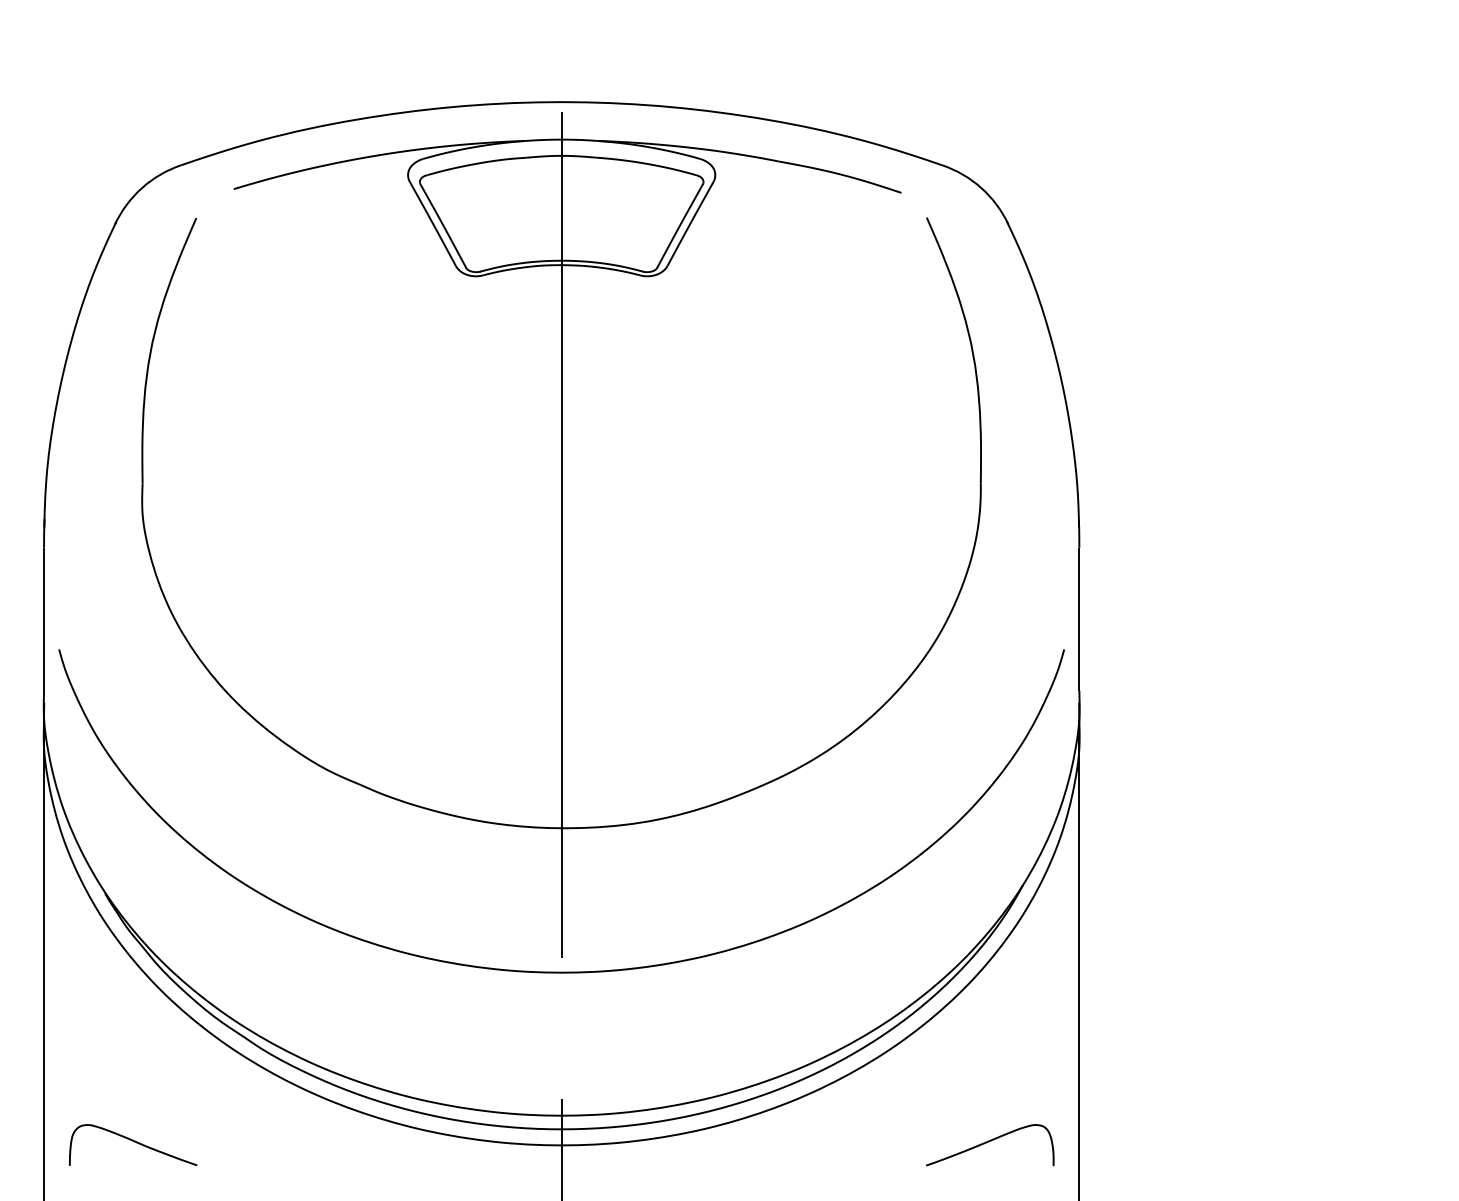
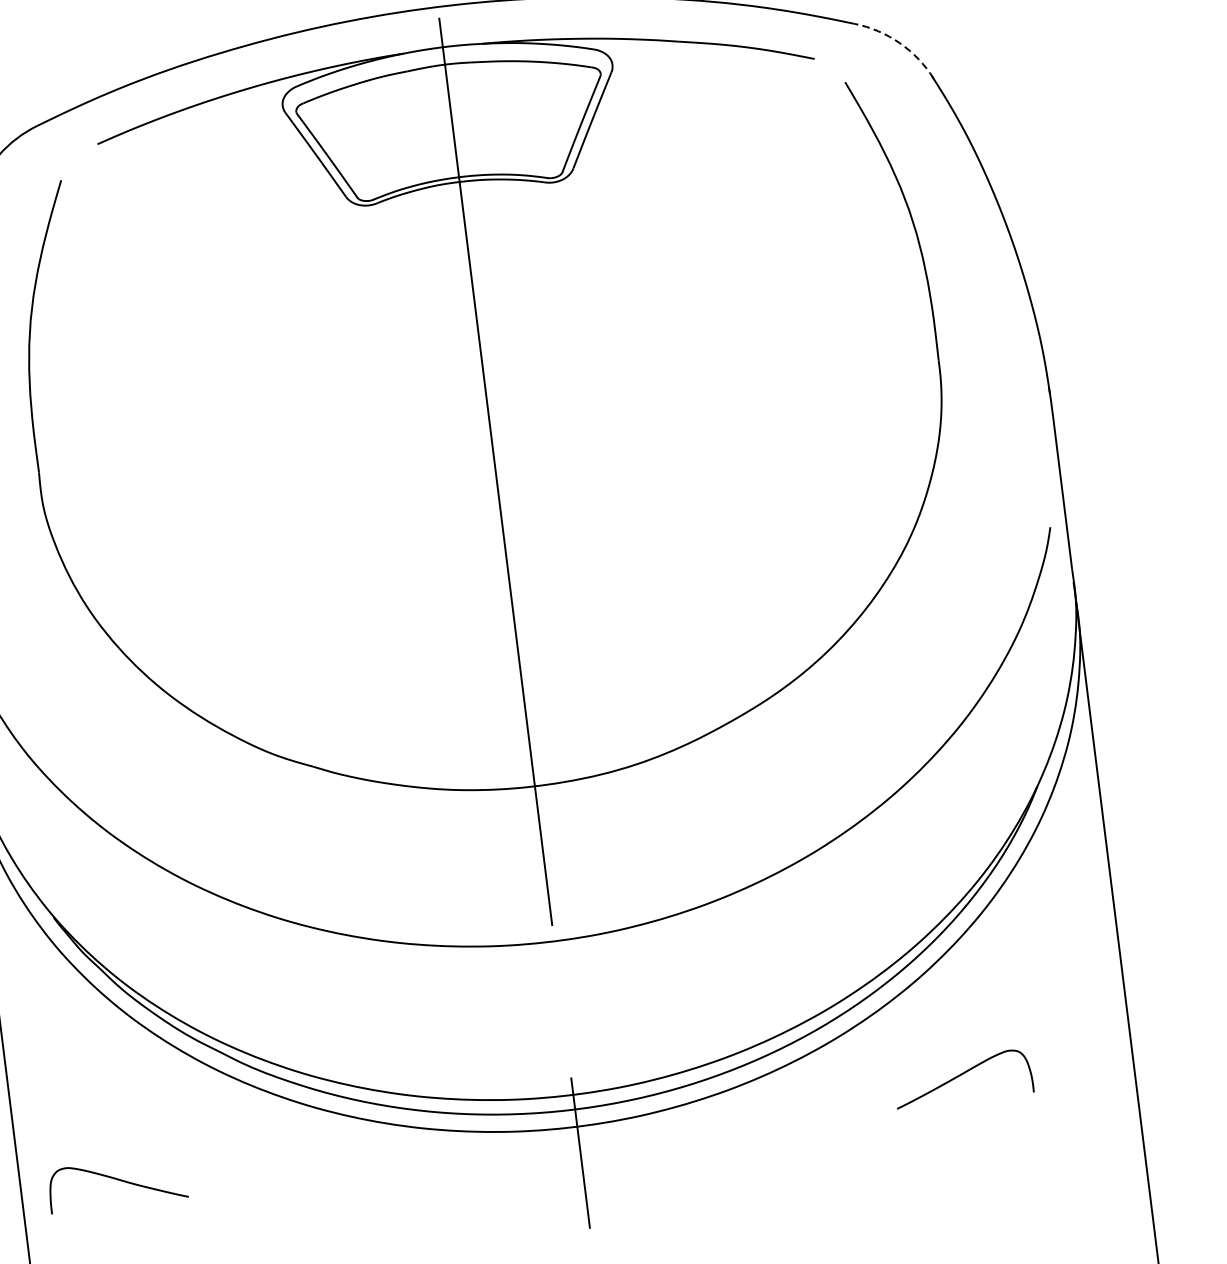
arc: (981, 188) -> (899, 43), solid -> dashed
curve: (989, 1142) -> (962, 1075), moved

